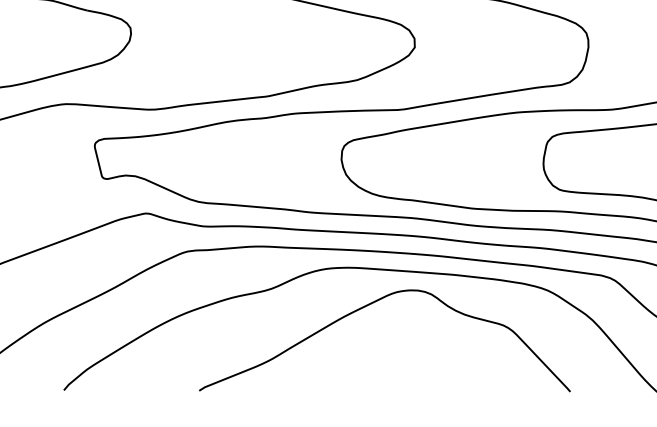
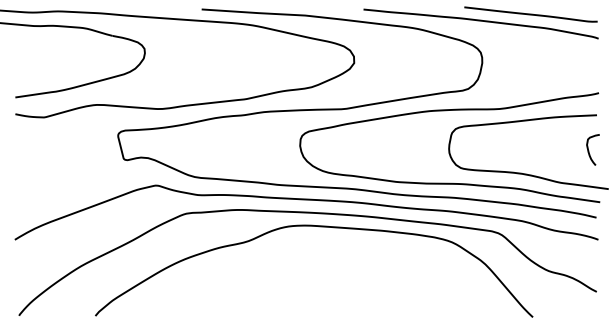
curve: (367, 306) -> (319, 254), removed

